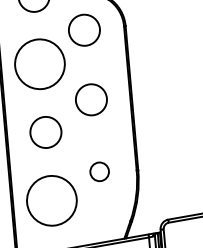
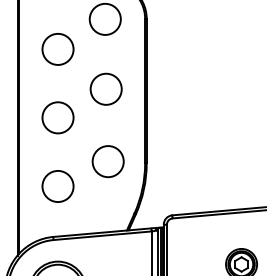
circle: (39, 63) -> (57, 48), size x0.62
circle: (99, 171) -> (107, 161), size x1.67
circle: (51, 200) -> (57, 186), size x0.62

